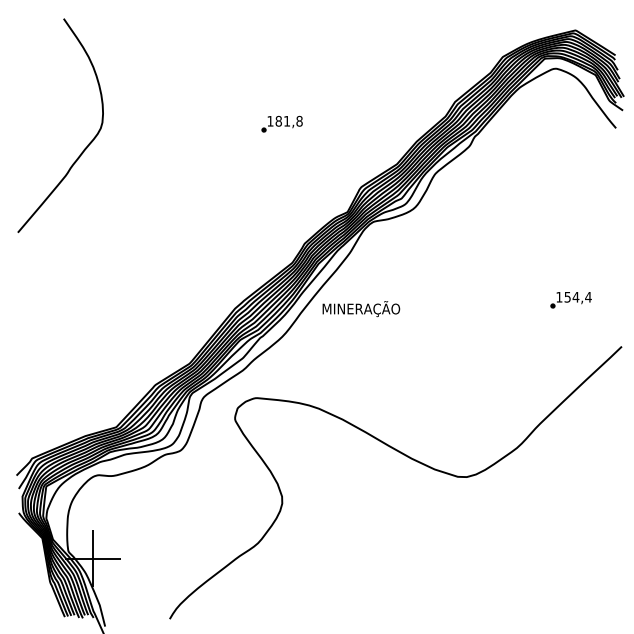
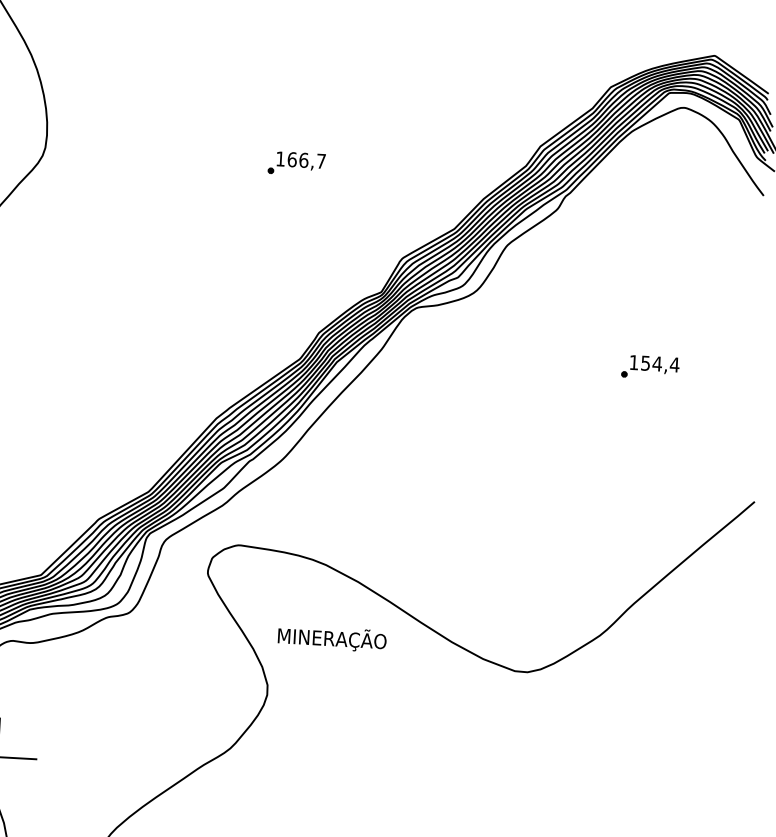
text: (288, 120) -> (305, 159), 181,8 -> 166,7
part: (570, 300) -> (649, 368), moved
text: (361, 309) -> (332, 639), moved

